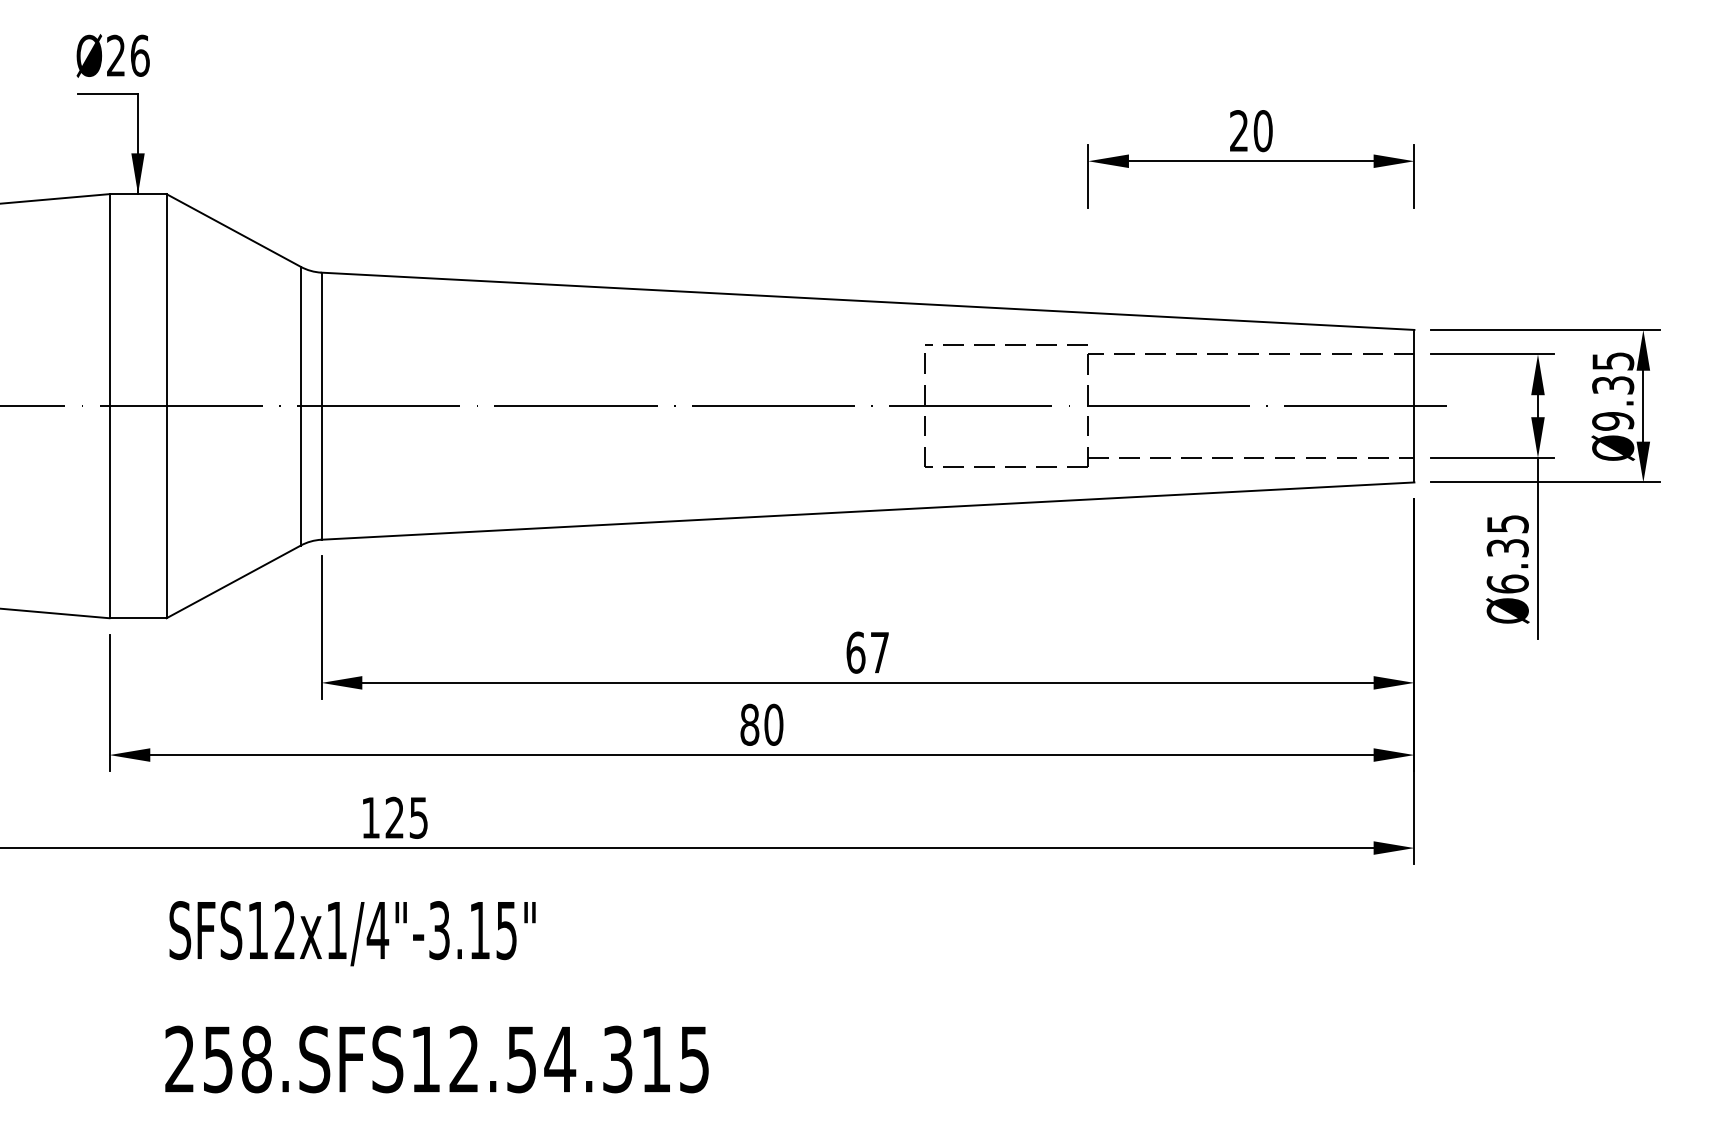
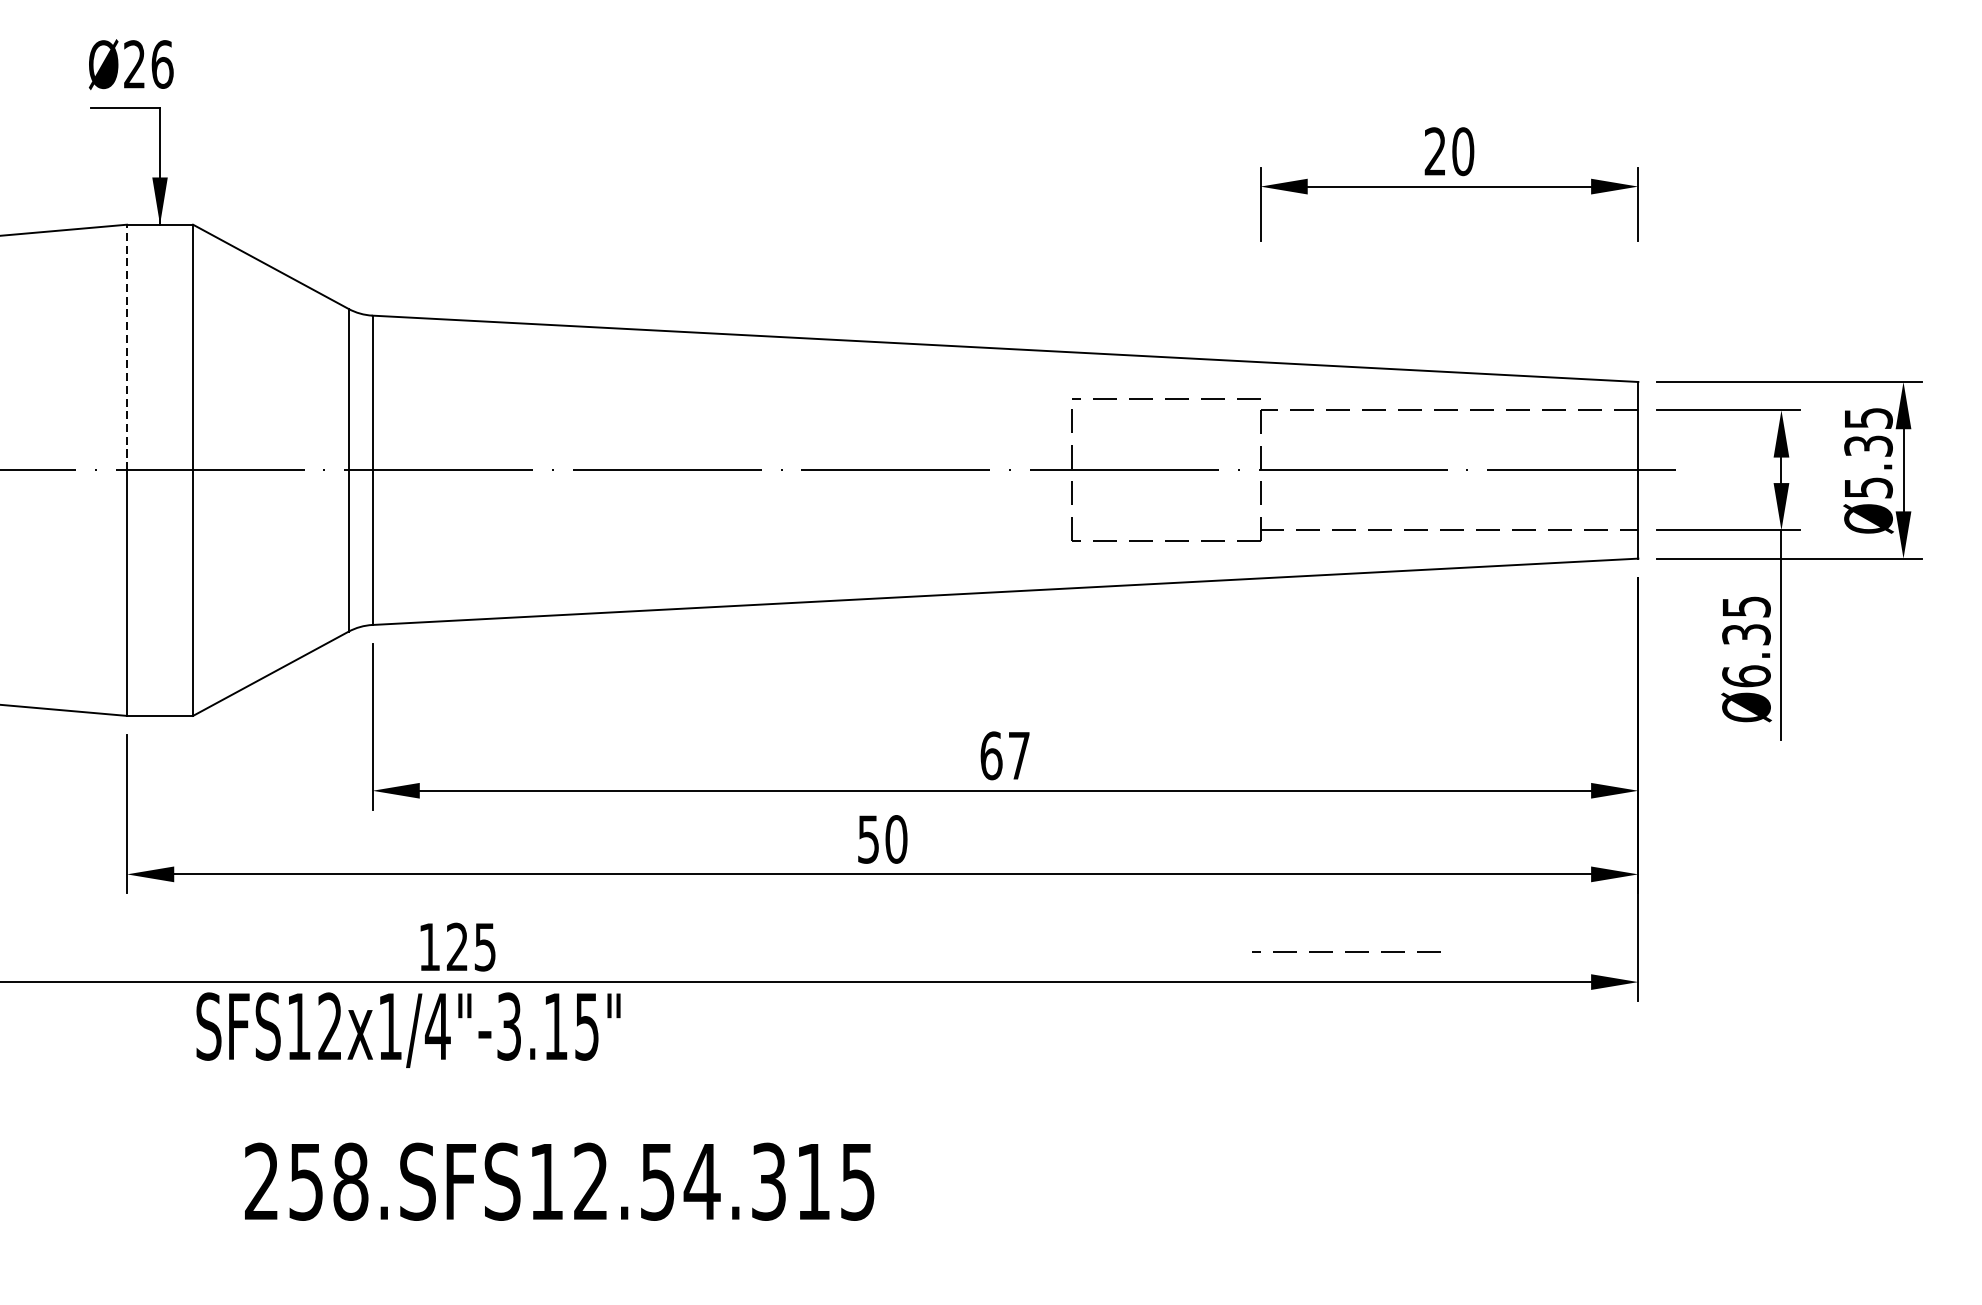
line: (109, 299) -> (126, 346), solid -> dashed
text: (1613, 421) -> (1868, 488), Ø9.35 -> Ø5.35
text: (749, 724) -> (868, 838), 80 -> 50
line: (1162, 821) -> (1346, 951), added
text: (352, 933) -> (408, 1030), moved
text: (436, 1059) -> (558, 1181), moved

